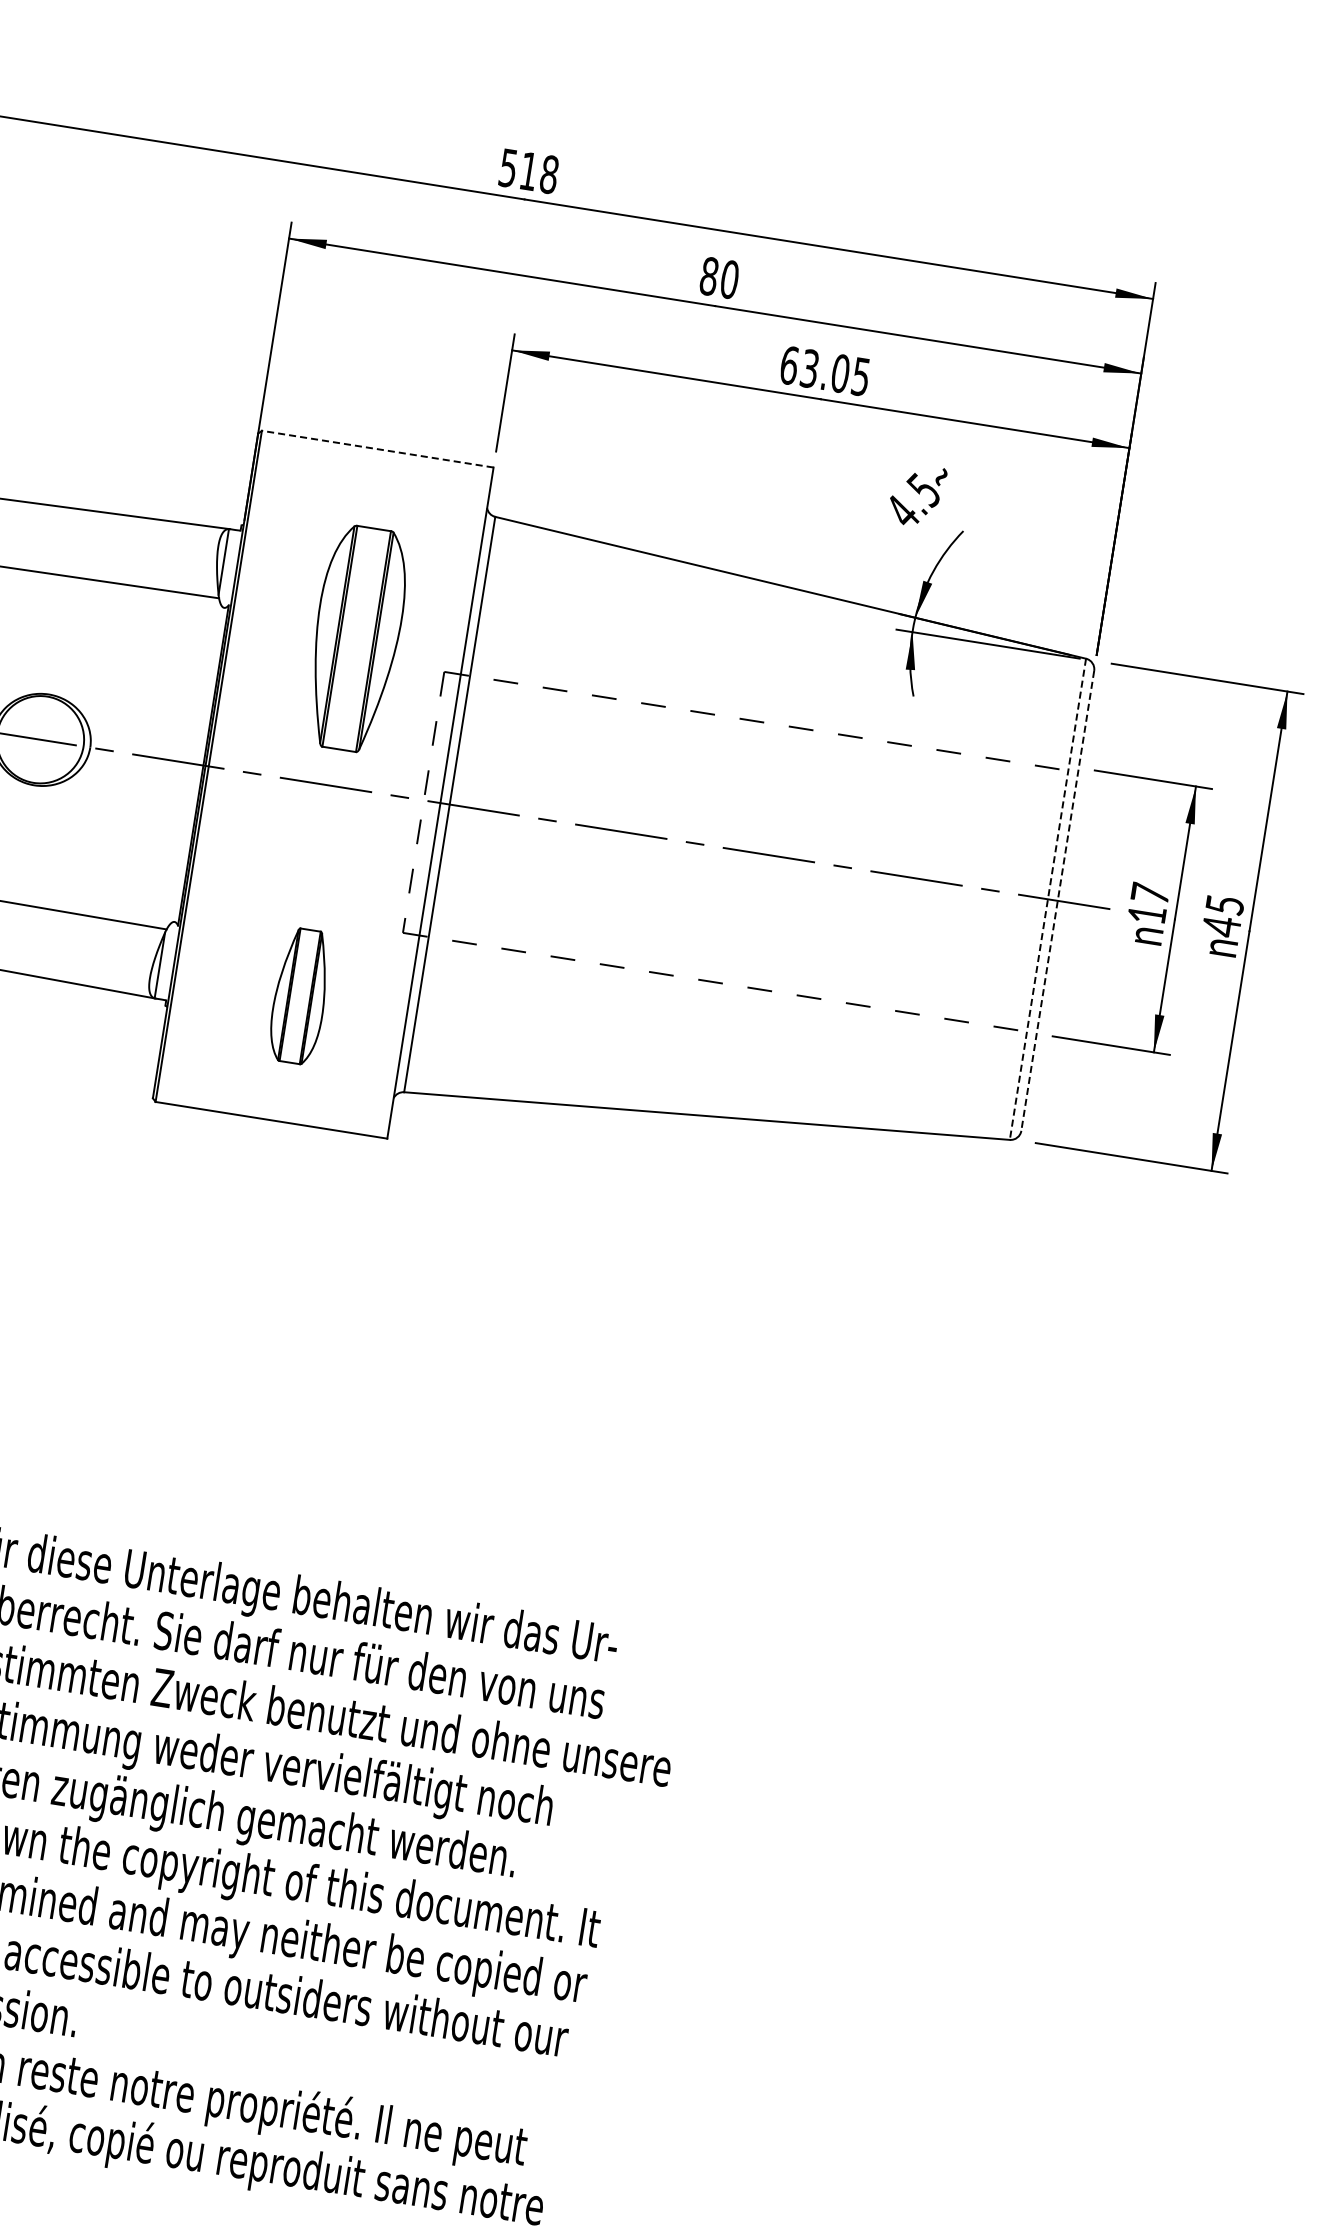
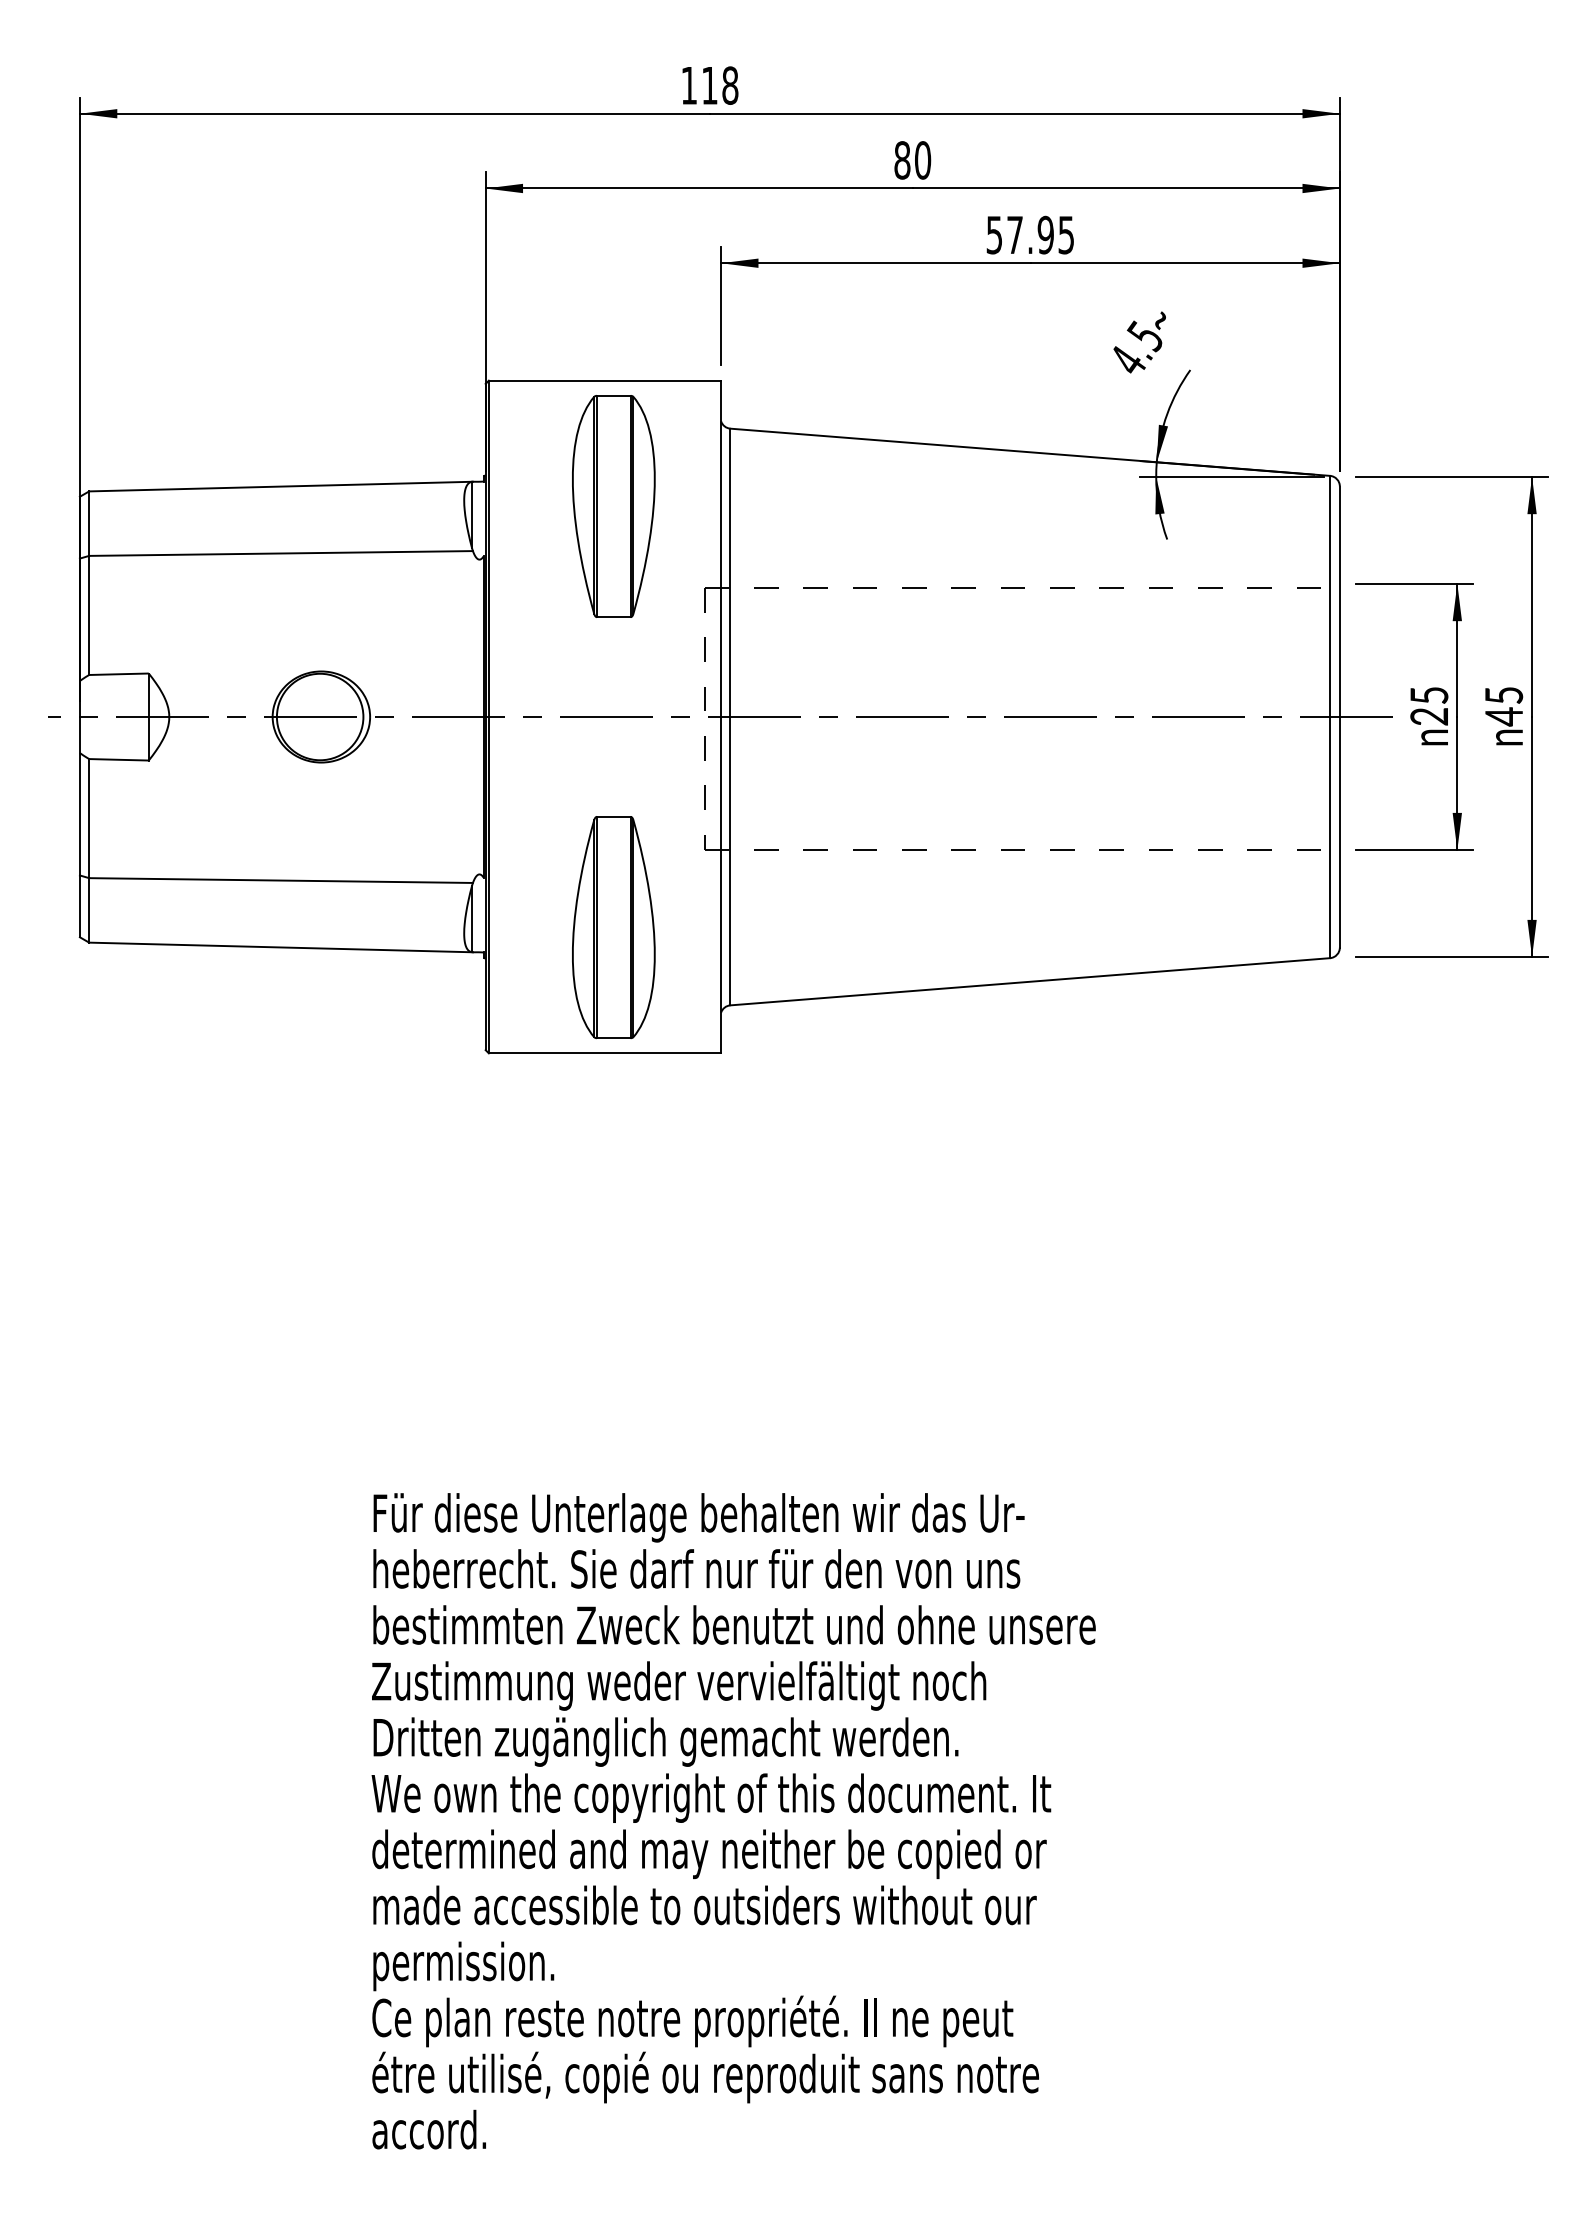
text: (507, 167) -> (688, 85), 518 -> 118
text: (814, 368) -> (1019, 234), 63.05 -> 57.95
line: (377, 448) -> (604, 380), dashed -> solid
part: (356, 638) -> (613, 506), moved
line: (1048, 899) -> (1330, 717), dashed -> solid
line: (1057, 901) -> (1339, 717), dashed -> solid
text: (1148, 903) -> (1429, 705), 17 -> 25
part: (299, 996) -> (613, 927), size x1.67

